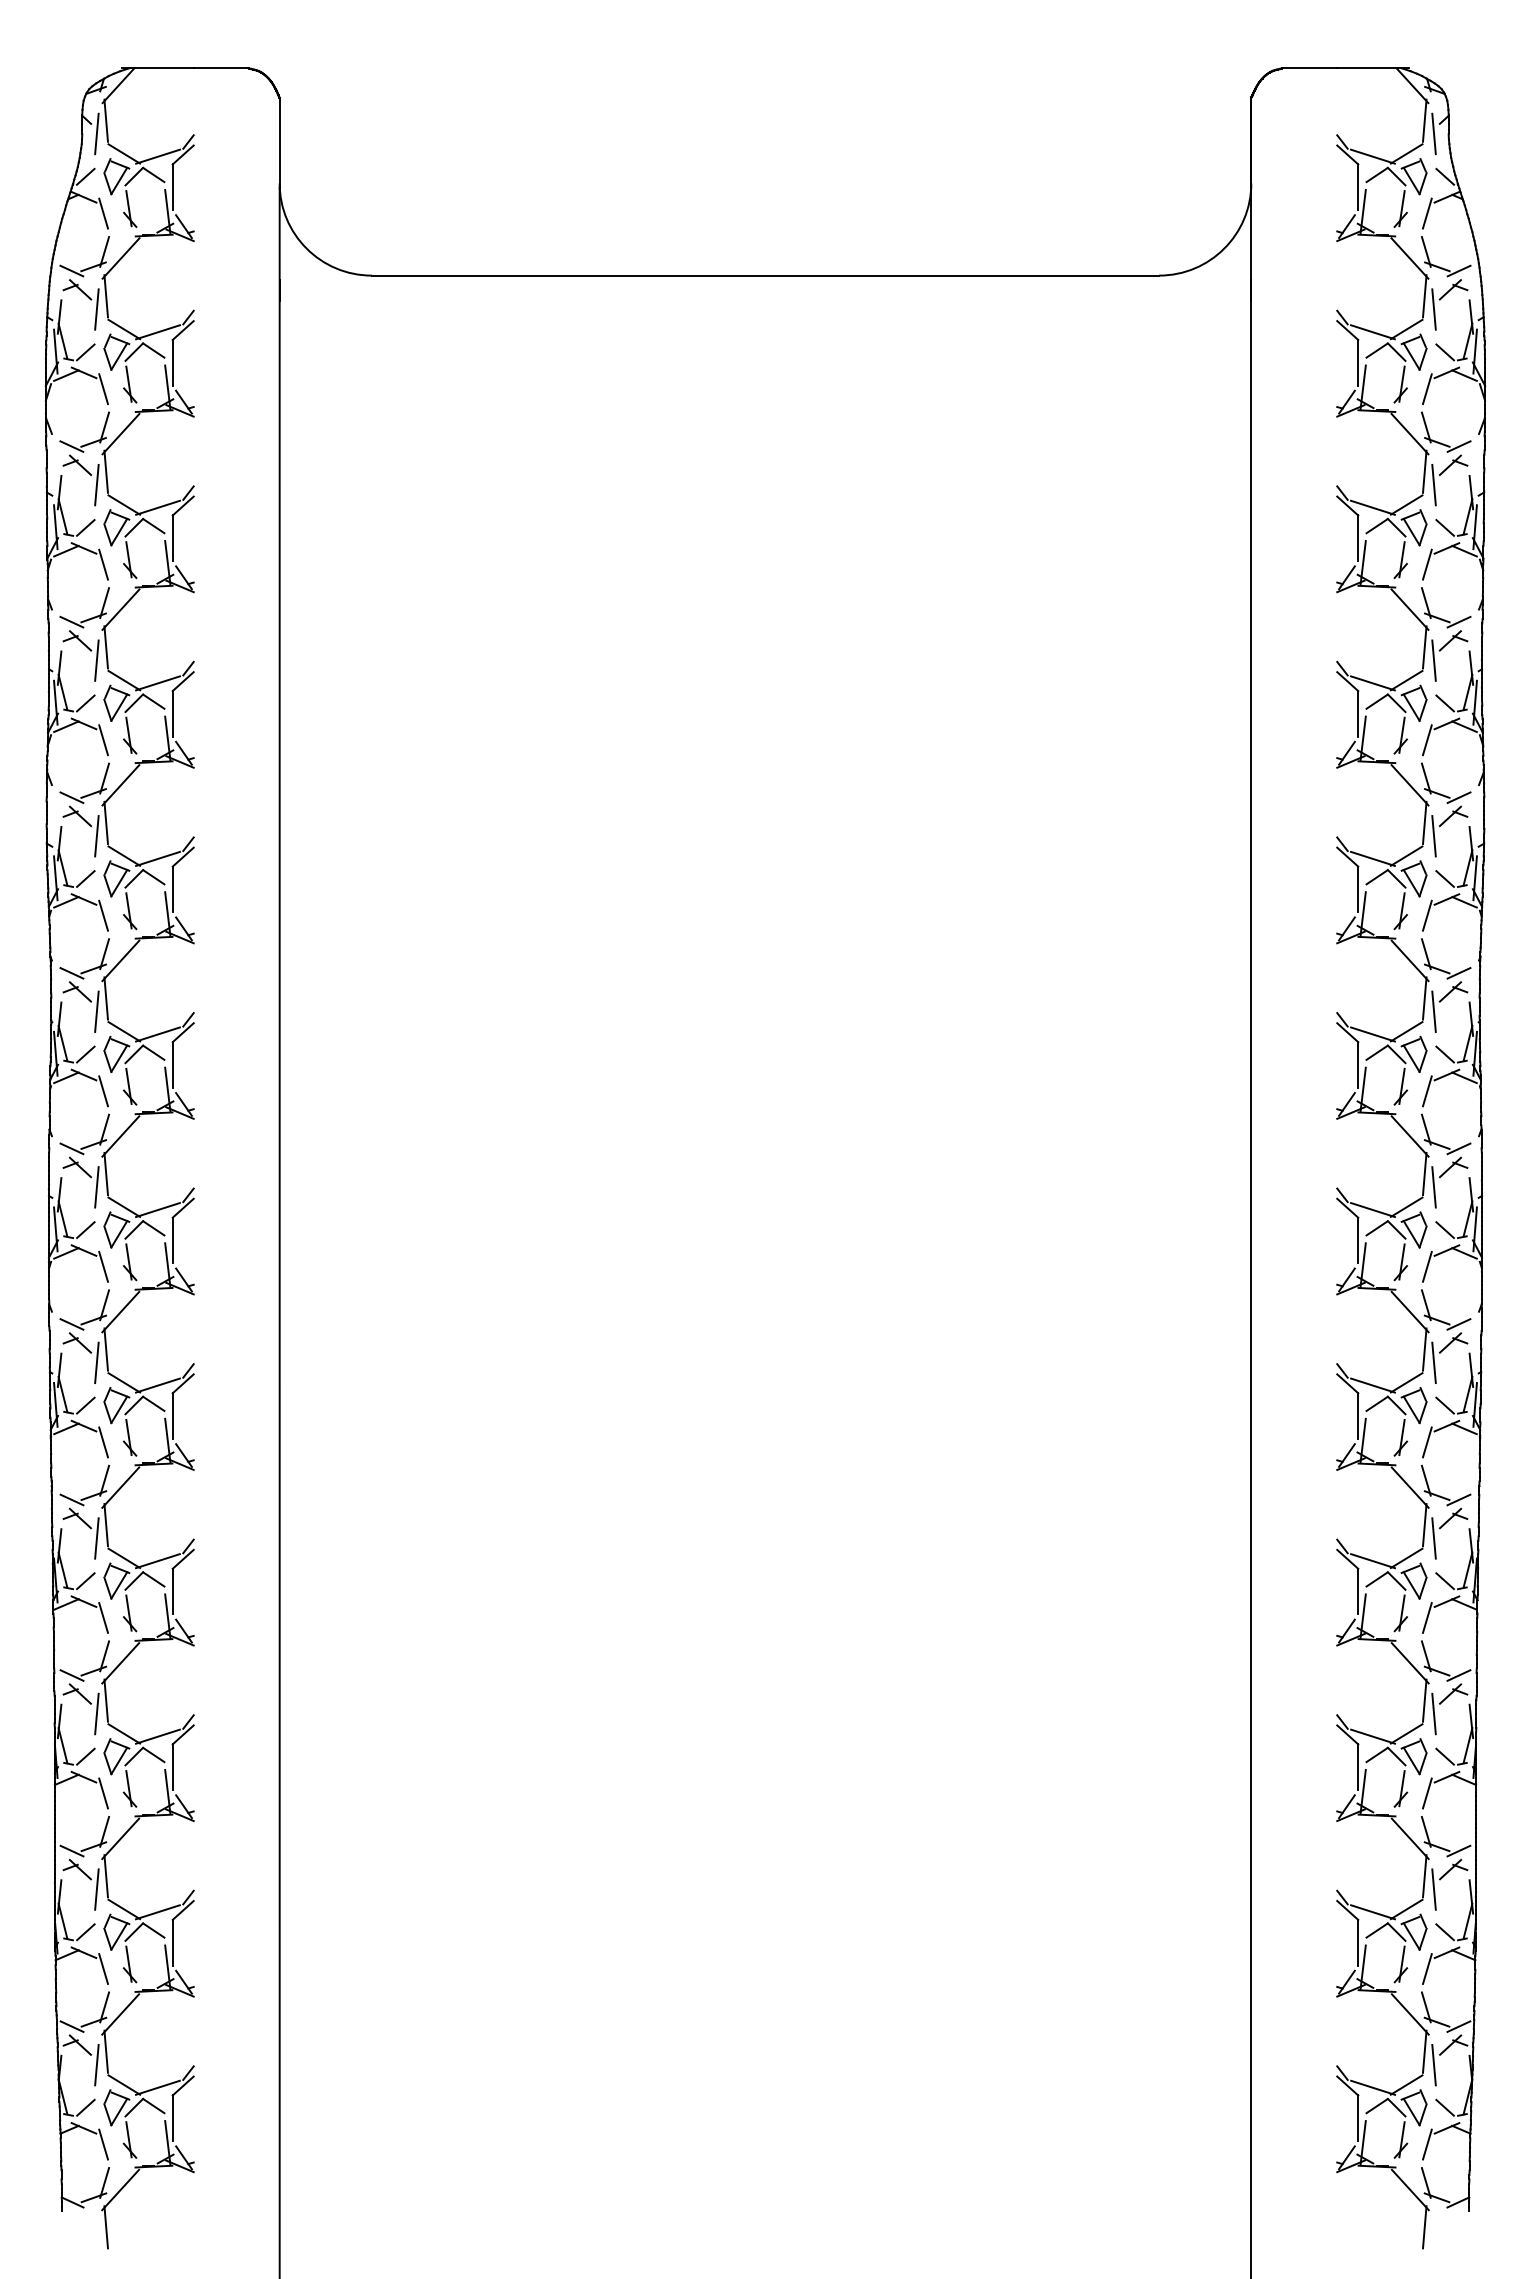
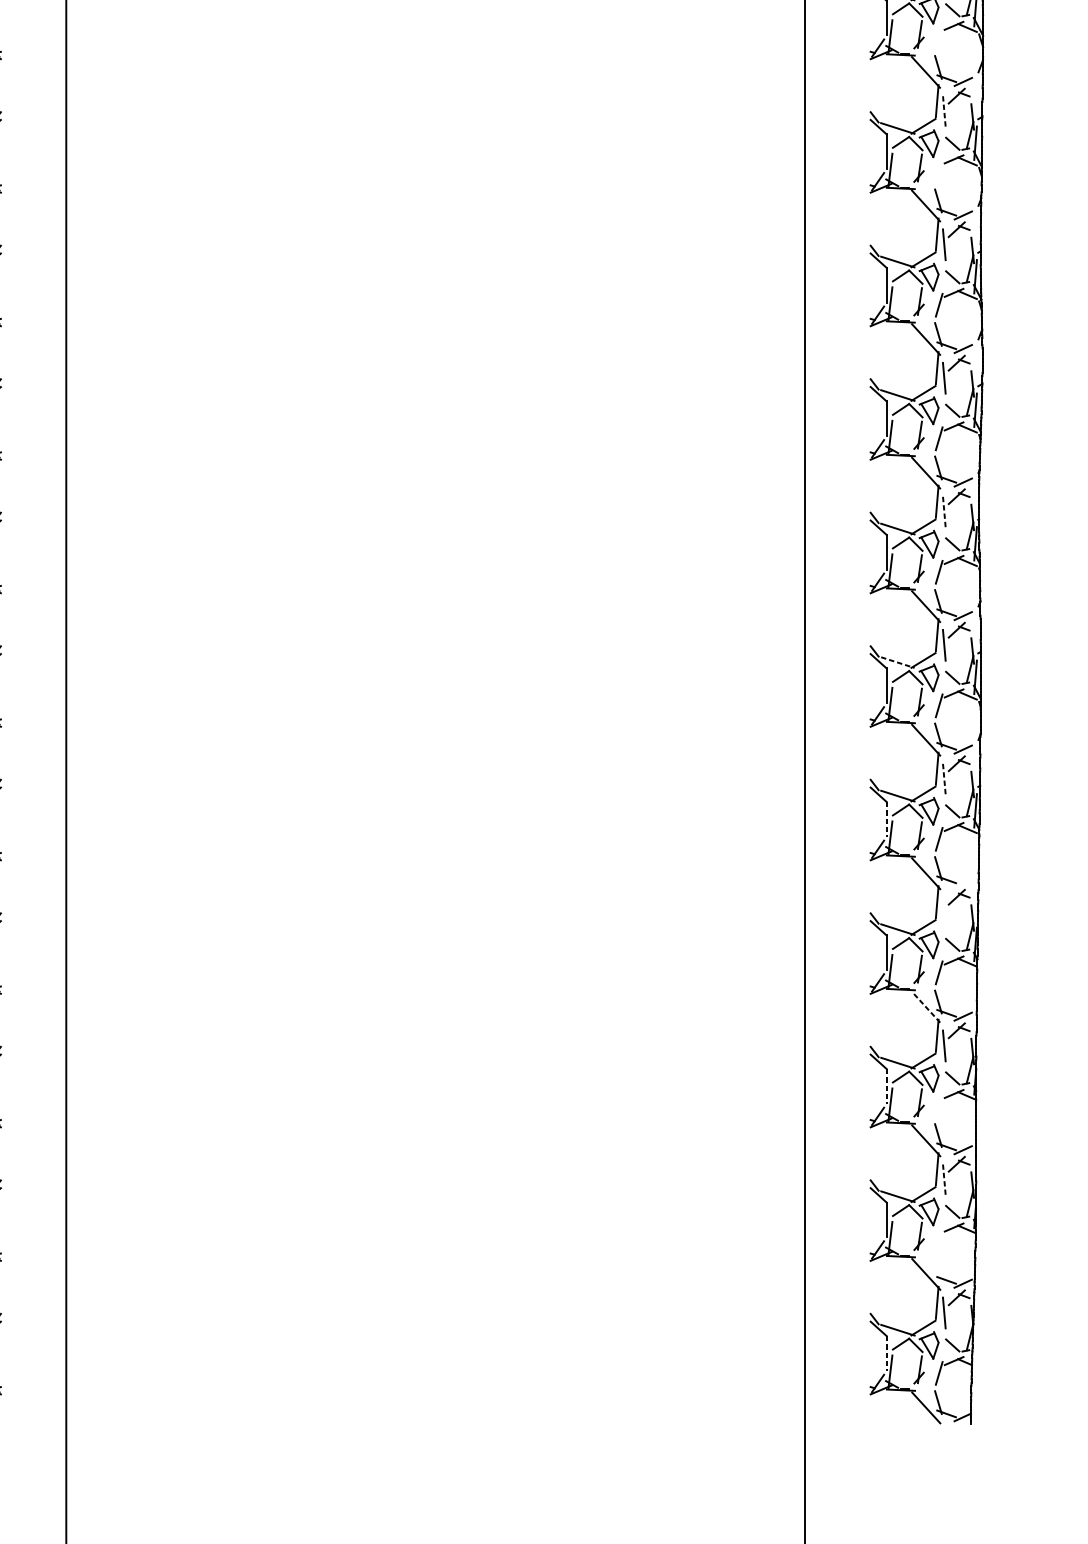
line: (1426, 389) -> (938, 38), removed
line: (1434, 484) -> (944, 110), solid -> dashed
line: (1426, 564) -> (938, 171), removed
line: (1434, 1011) -> (944, 511), solid -> dashed
line: (1373, 1210) -> (898, 662), solid -> dashed
line: (1434, 1362) -> (944, 778), solid -> dashed
line: (1358, 1416) -> (886, 819), solid -> dashed
line: (1458, 1499) -> (962, 882), removed
line: (1433, 1538) -> (943, 912), removed
line: (1409, 1662) -> (925, 1006), solid -> dashed
line: (1358, 1767) -> (886, 1086), solid -> dashed
line: (1426, 1793) -> (938, 1106), removed
line: (1434, 1889) -> (944, 1179), solid -> dashed
line: (1427, 1968) -> (939, 1239), removed
line: (1425, 2007) -> (937, 1269), removed
line: (1358, 2118) -> (886, 1353), solid -> dashed
line: (1424, 2227) -> (937, 1436), removed

